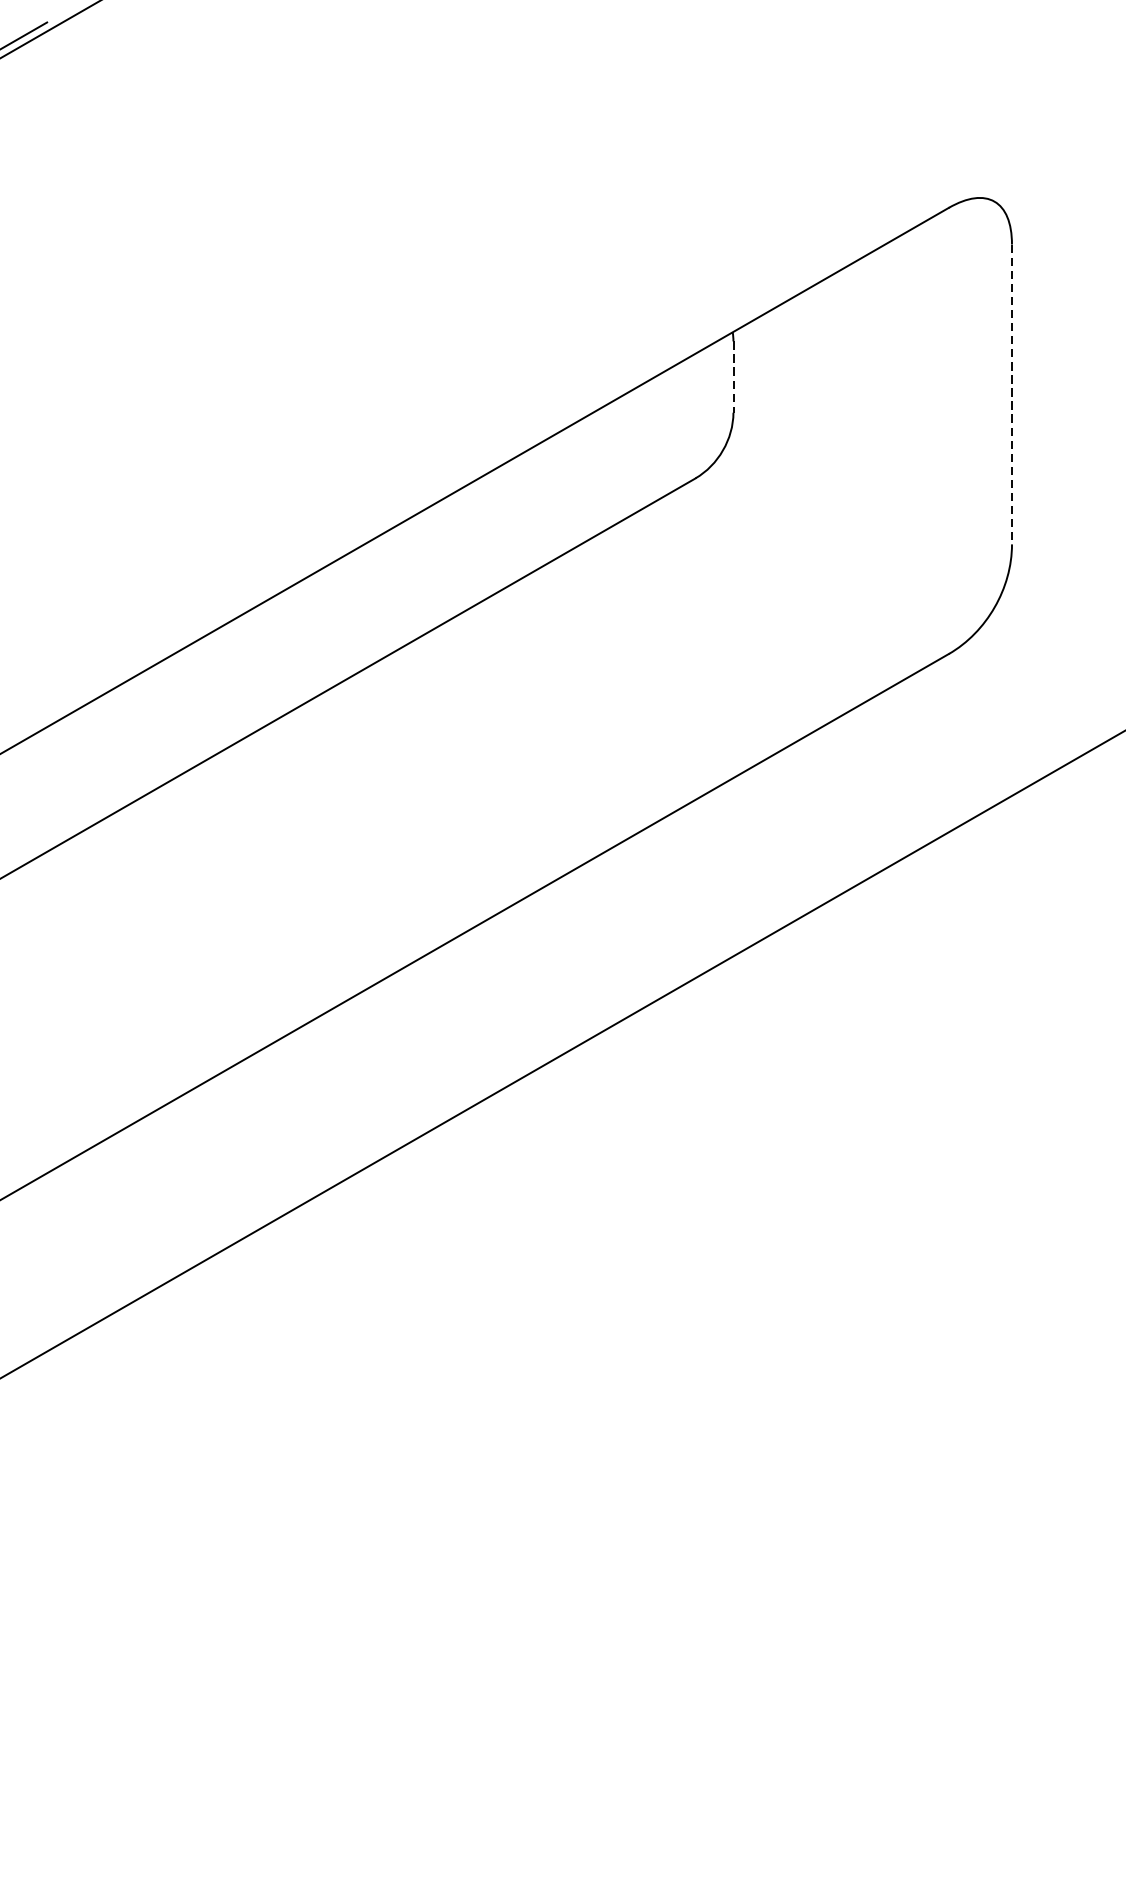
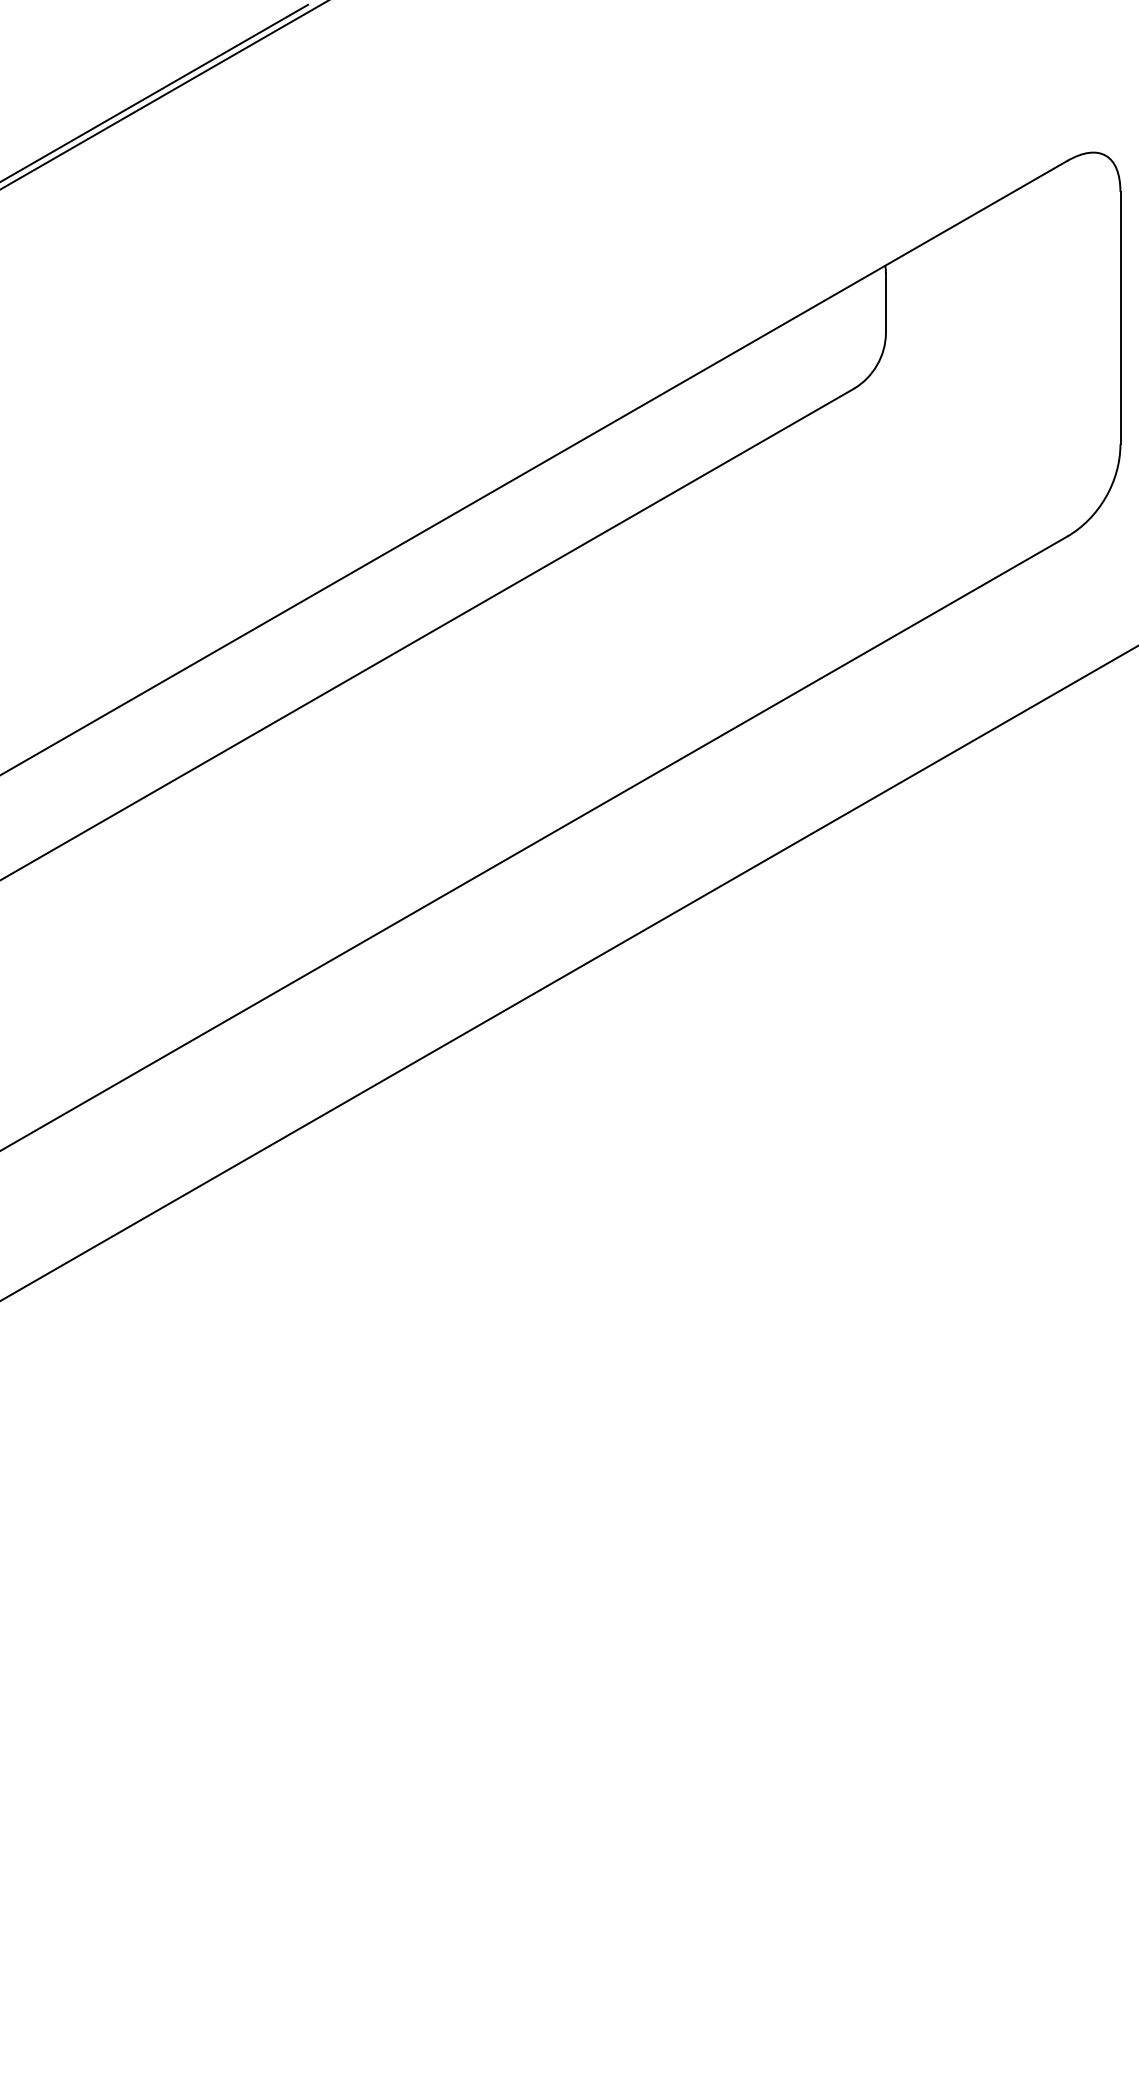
line: (734, 377) -> (886, 303), dashed -> solid
line: (1012, 394) -> (1120, 318), dashed -> solid

